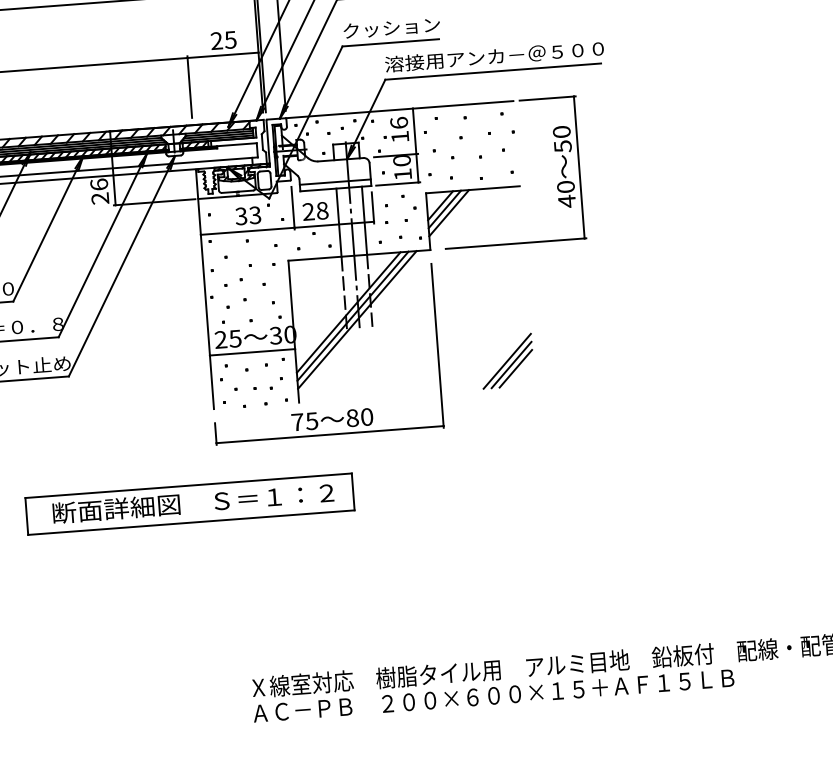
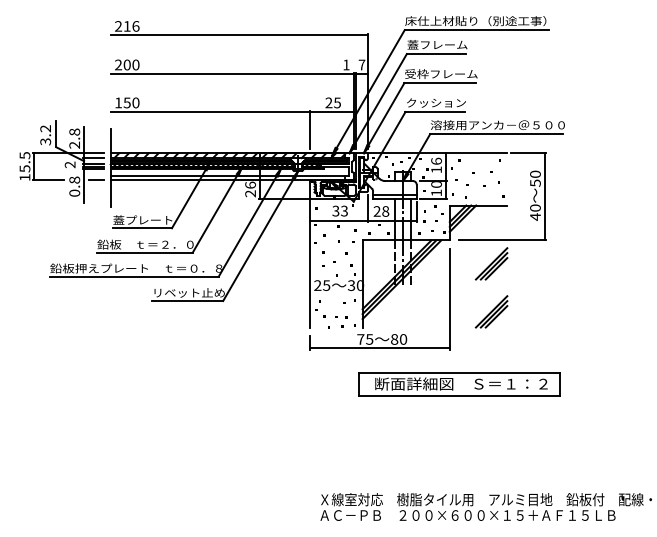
part: (501, 282) -> (491, 263), added
line: (252, 352) -> (336, 294), removed
part: (190, 504) -> (459, 384), moved

